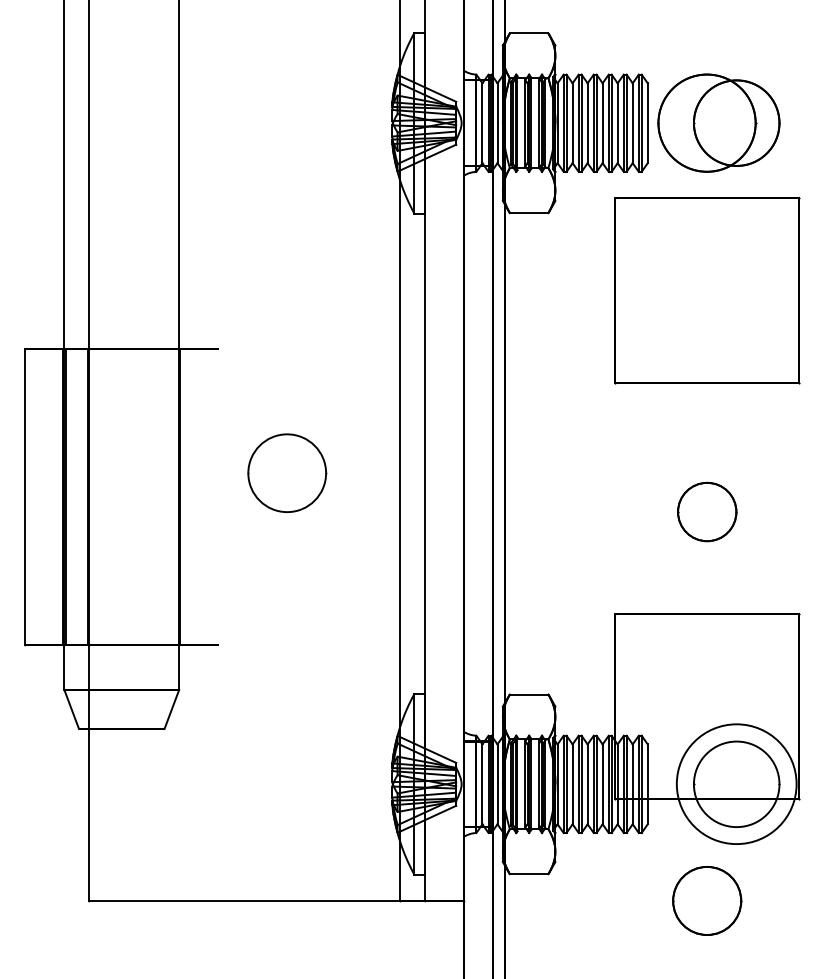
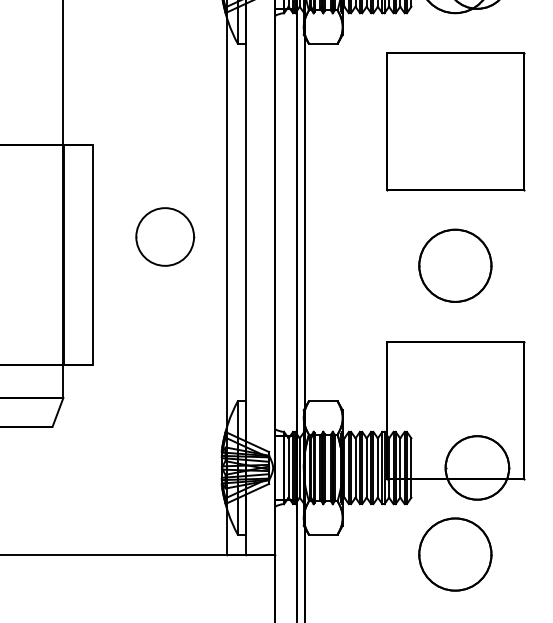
part: (707, 290) -> (455, 121), moved
part: (287, 472) -> (165, 236), moved
line: (219, 496) -> (93, 254), added
part: (707, 511) -> (455, 265), size x1.67
circle: (736, 783) -> (477, 467), size x0.71
part: (707, 900) -> (455, 554), size x1.43

